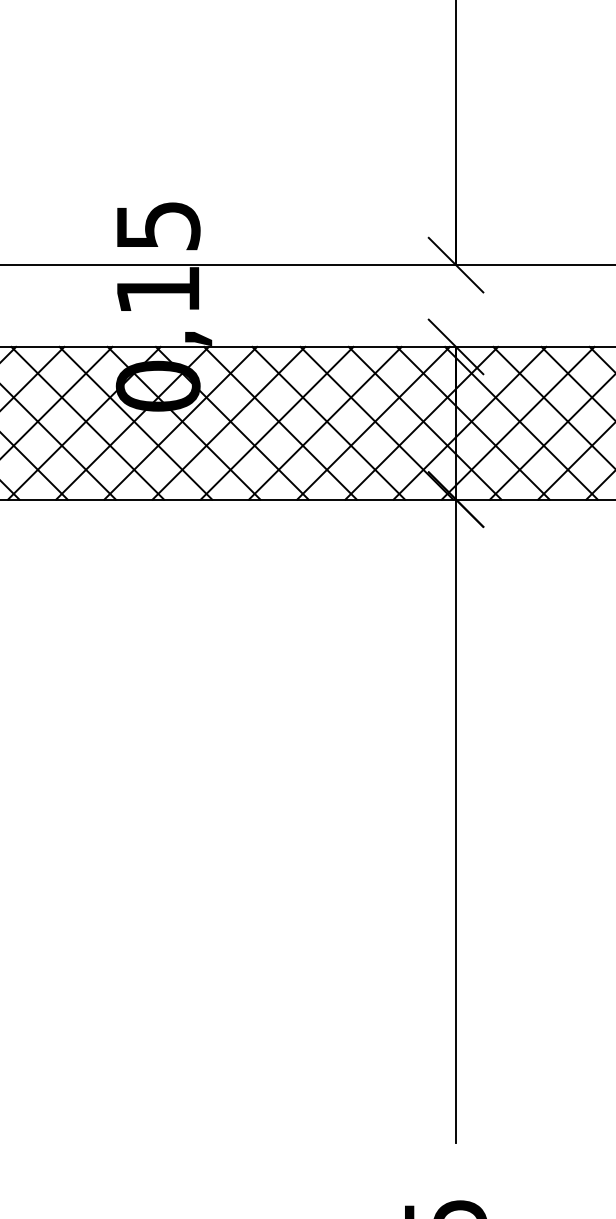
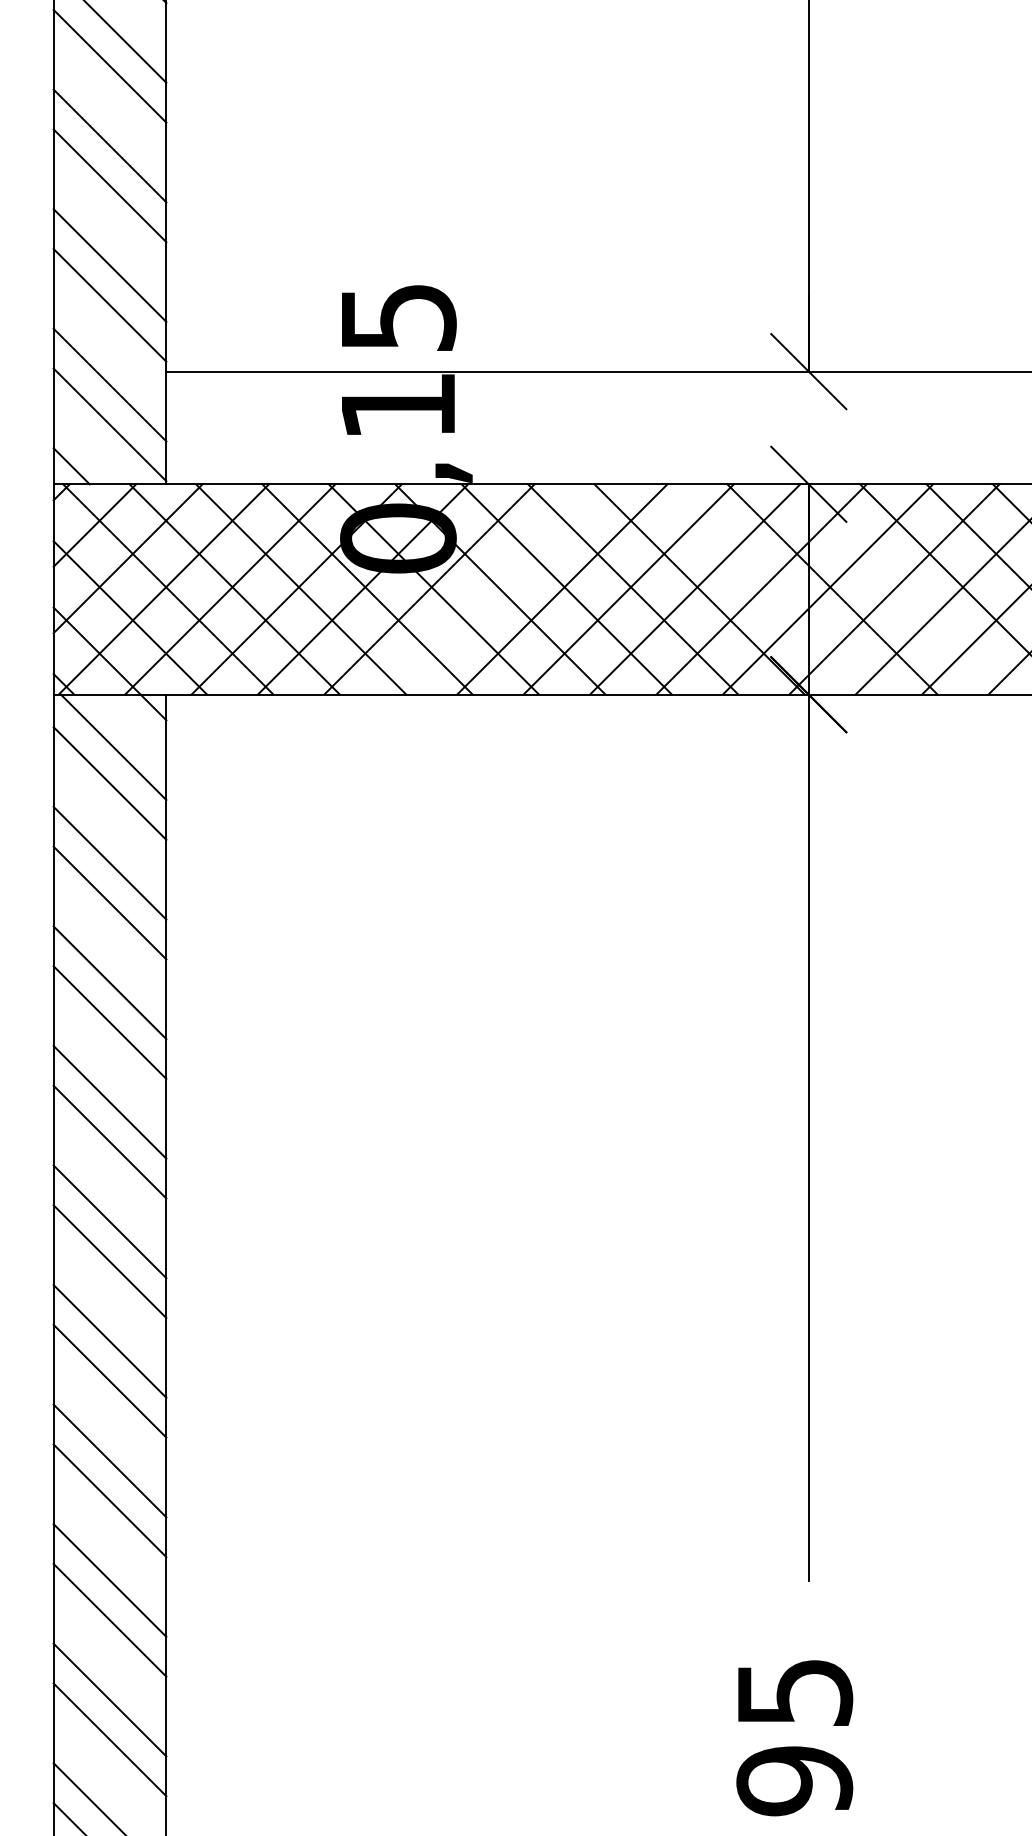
line: (228, 423) -> (495, 589), removed
line: (424, 423) -> (765, 589), removed
line: (521, 423) -> (898, 589), removed

